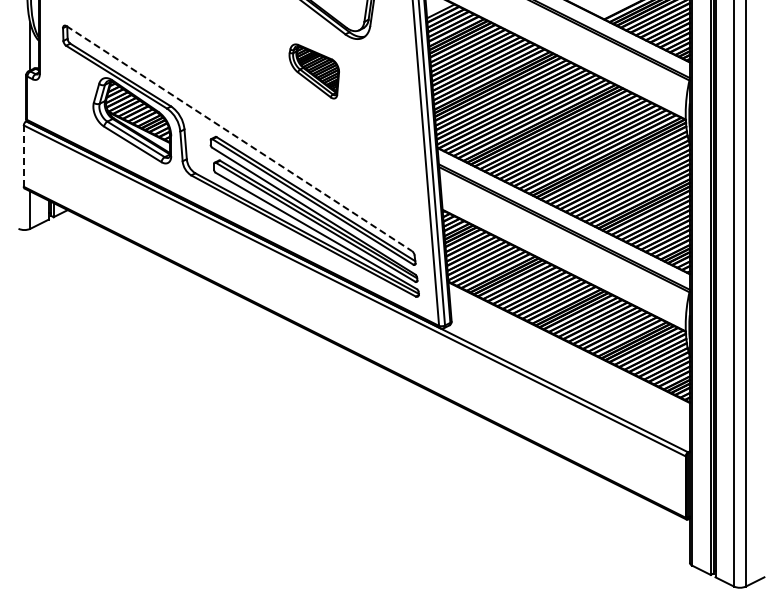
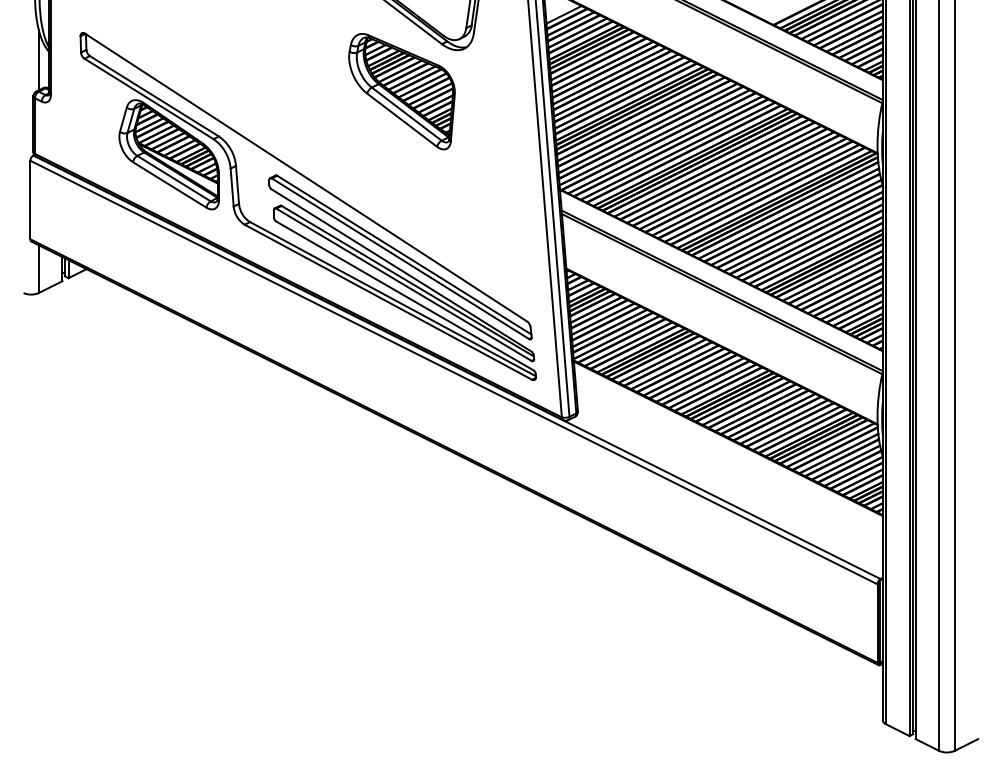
part: (314, 71) -> (402, 91), size x1.67
line: (239, 138) -> (306, 177), dashed -> solid
line: (23, 156) -> (29, 200), dashed -> solid

